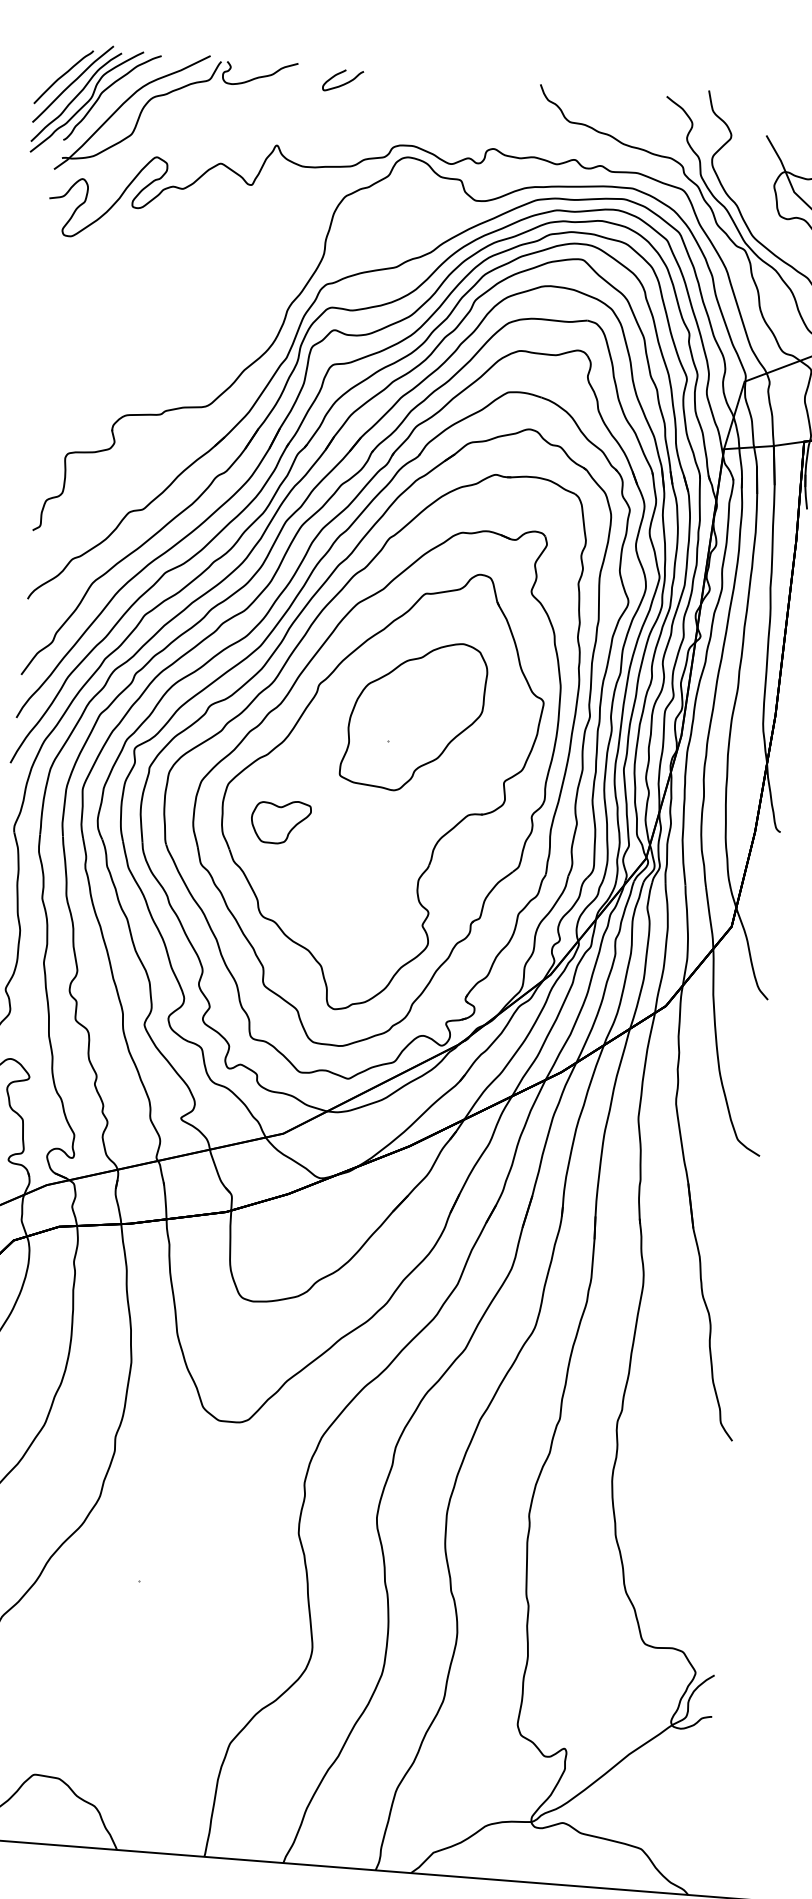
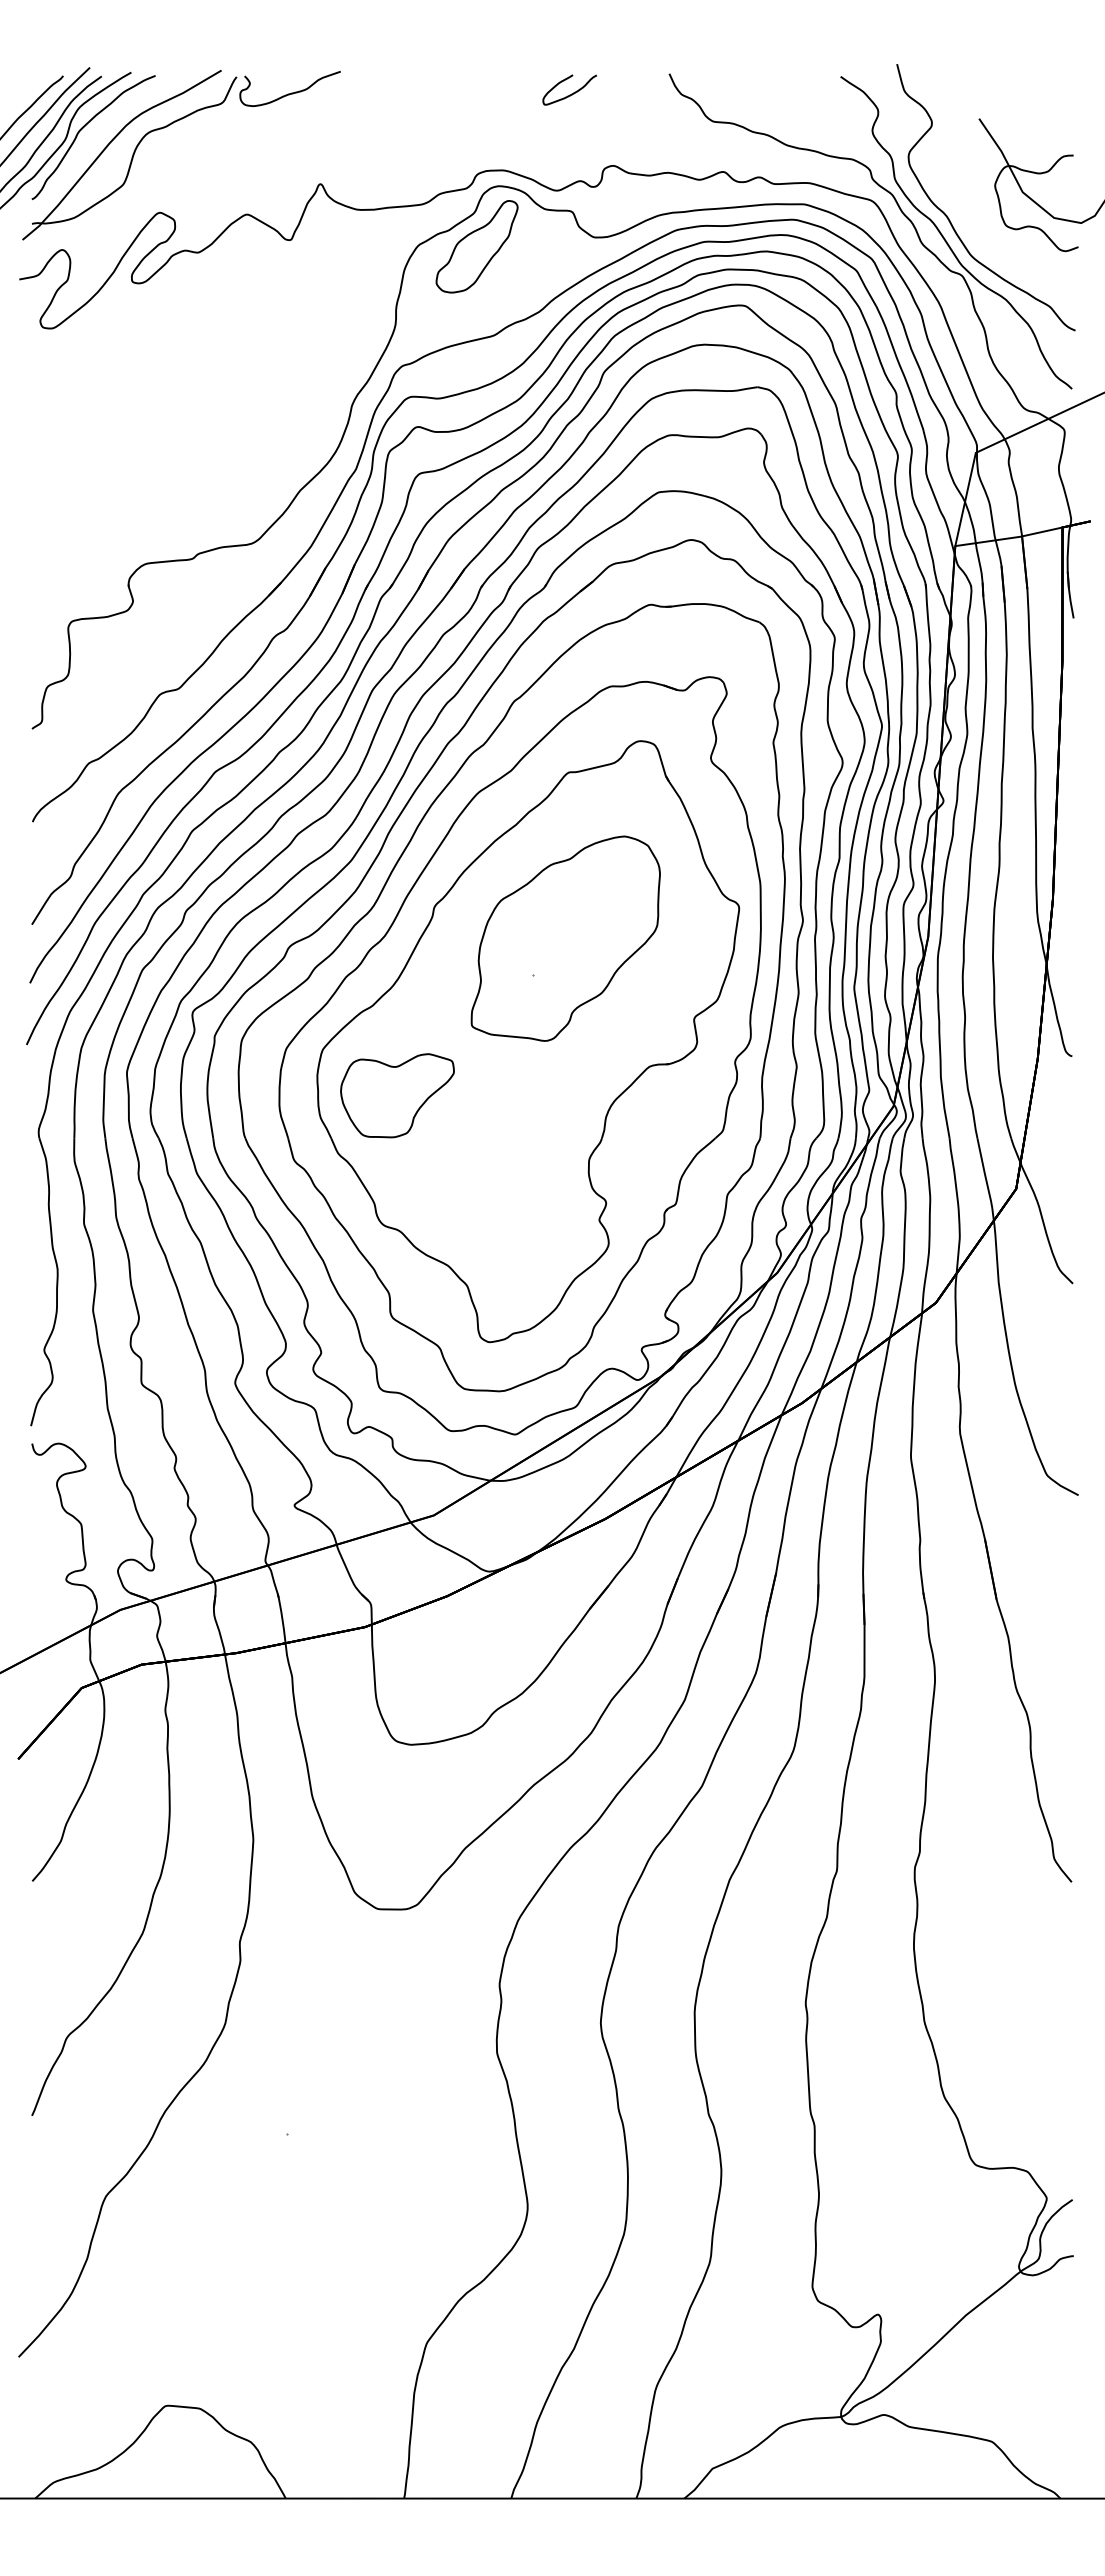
curve: (344, 83) -> (571, 93), moved
part: (388, 200) -> (476, 246), added
part: (280, 821) -> (397, 1095), size x1.43

